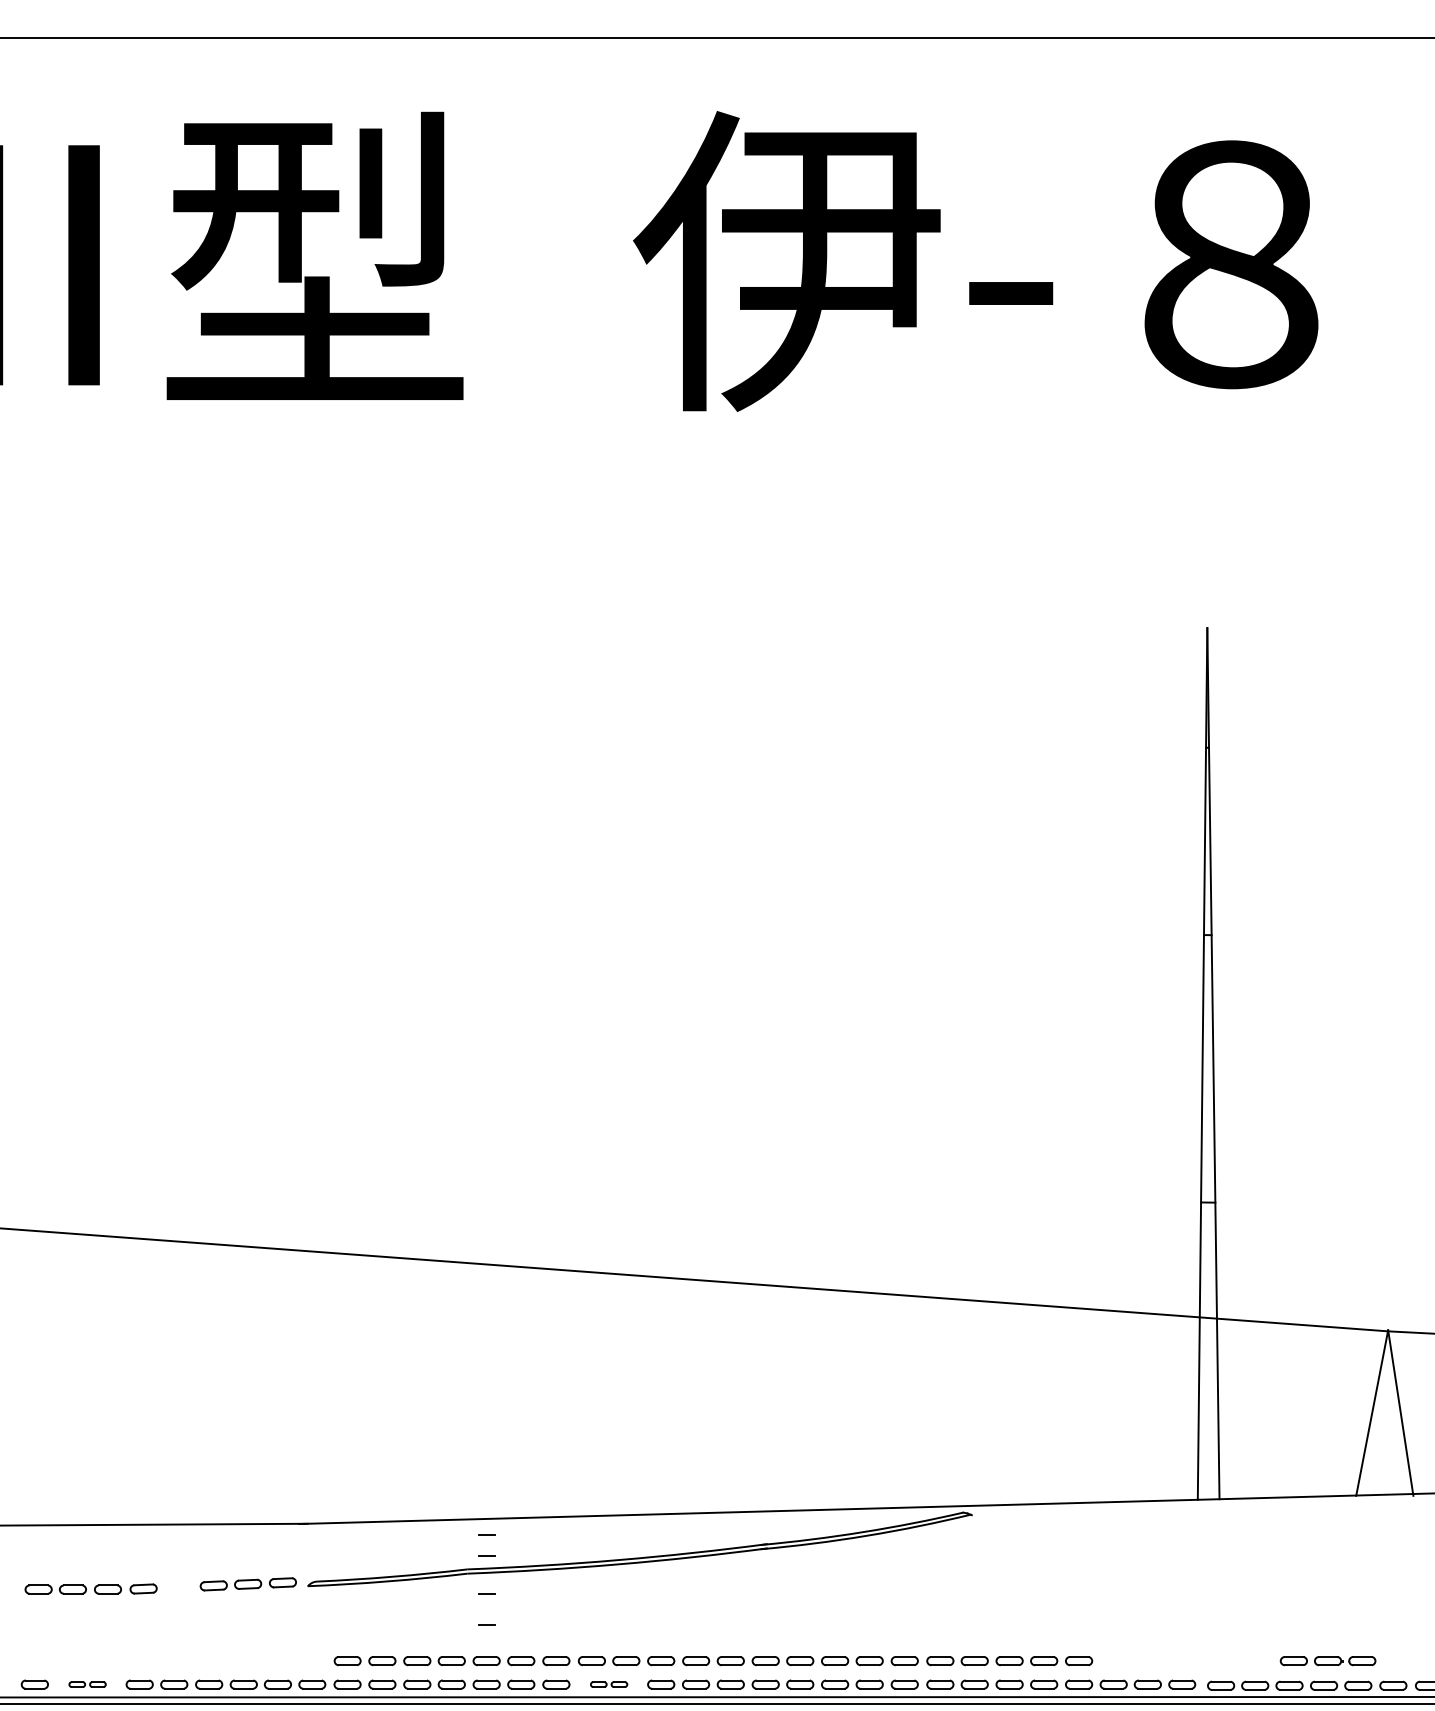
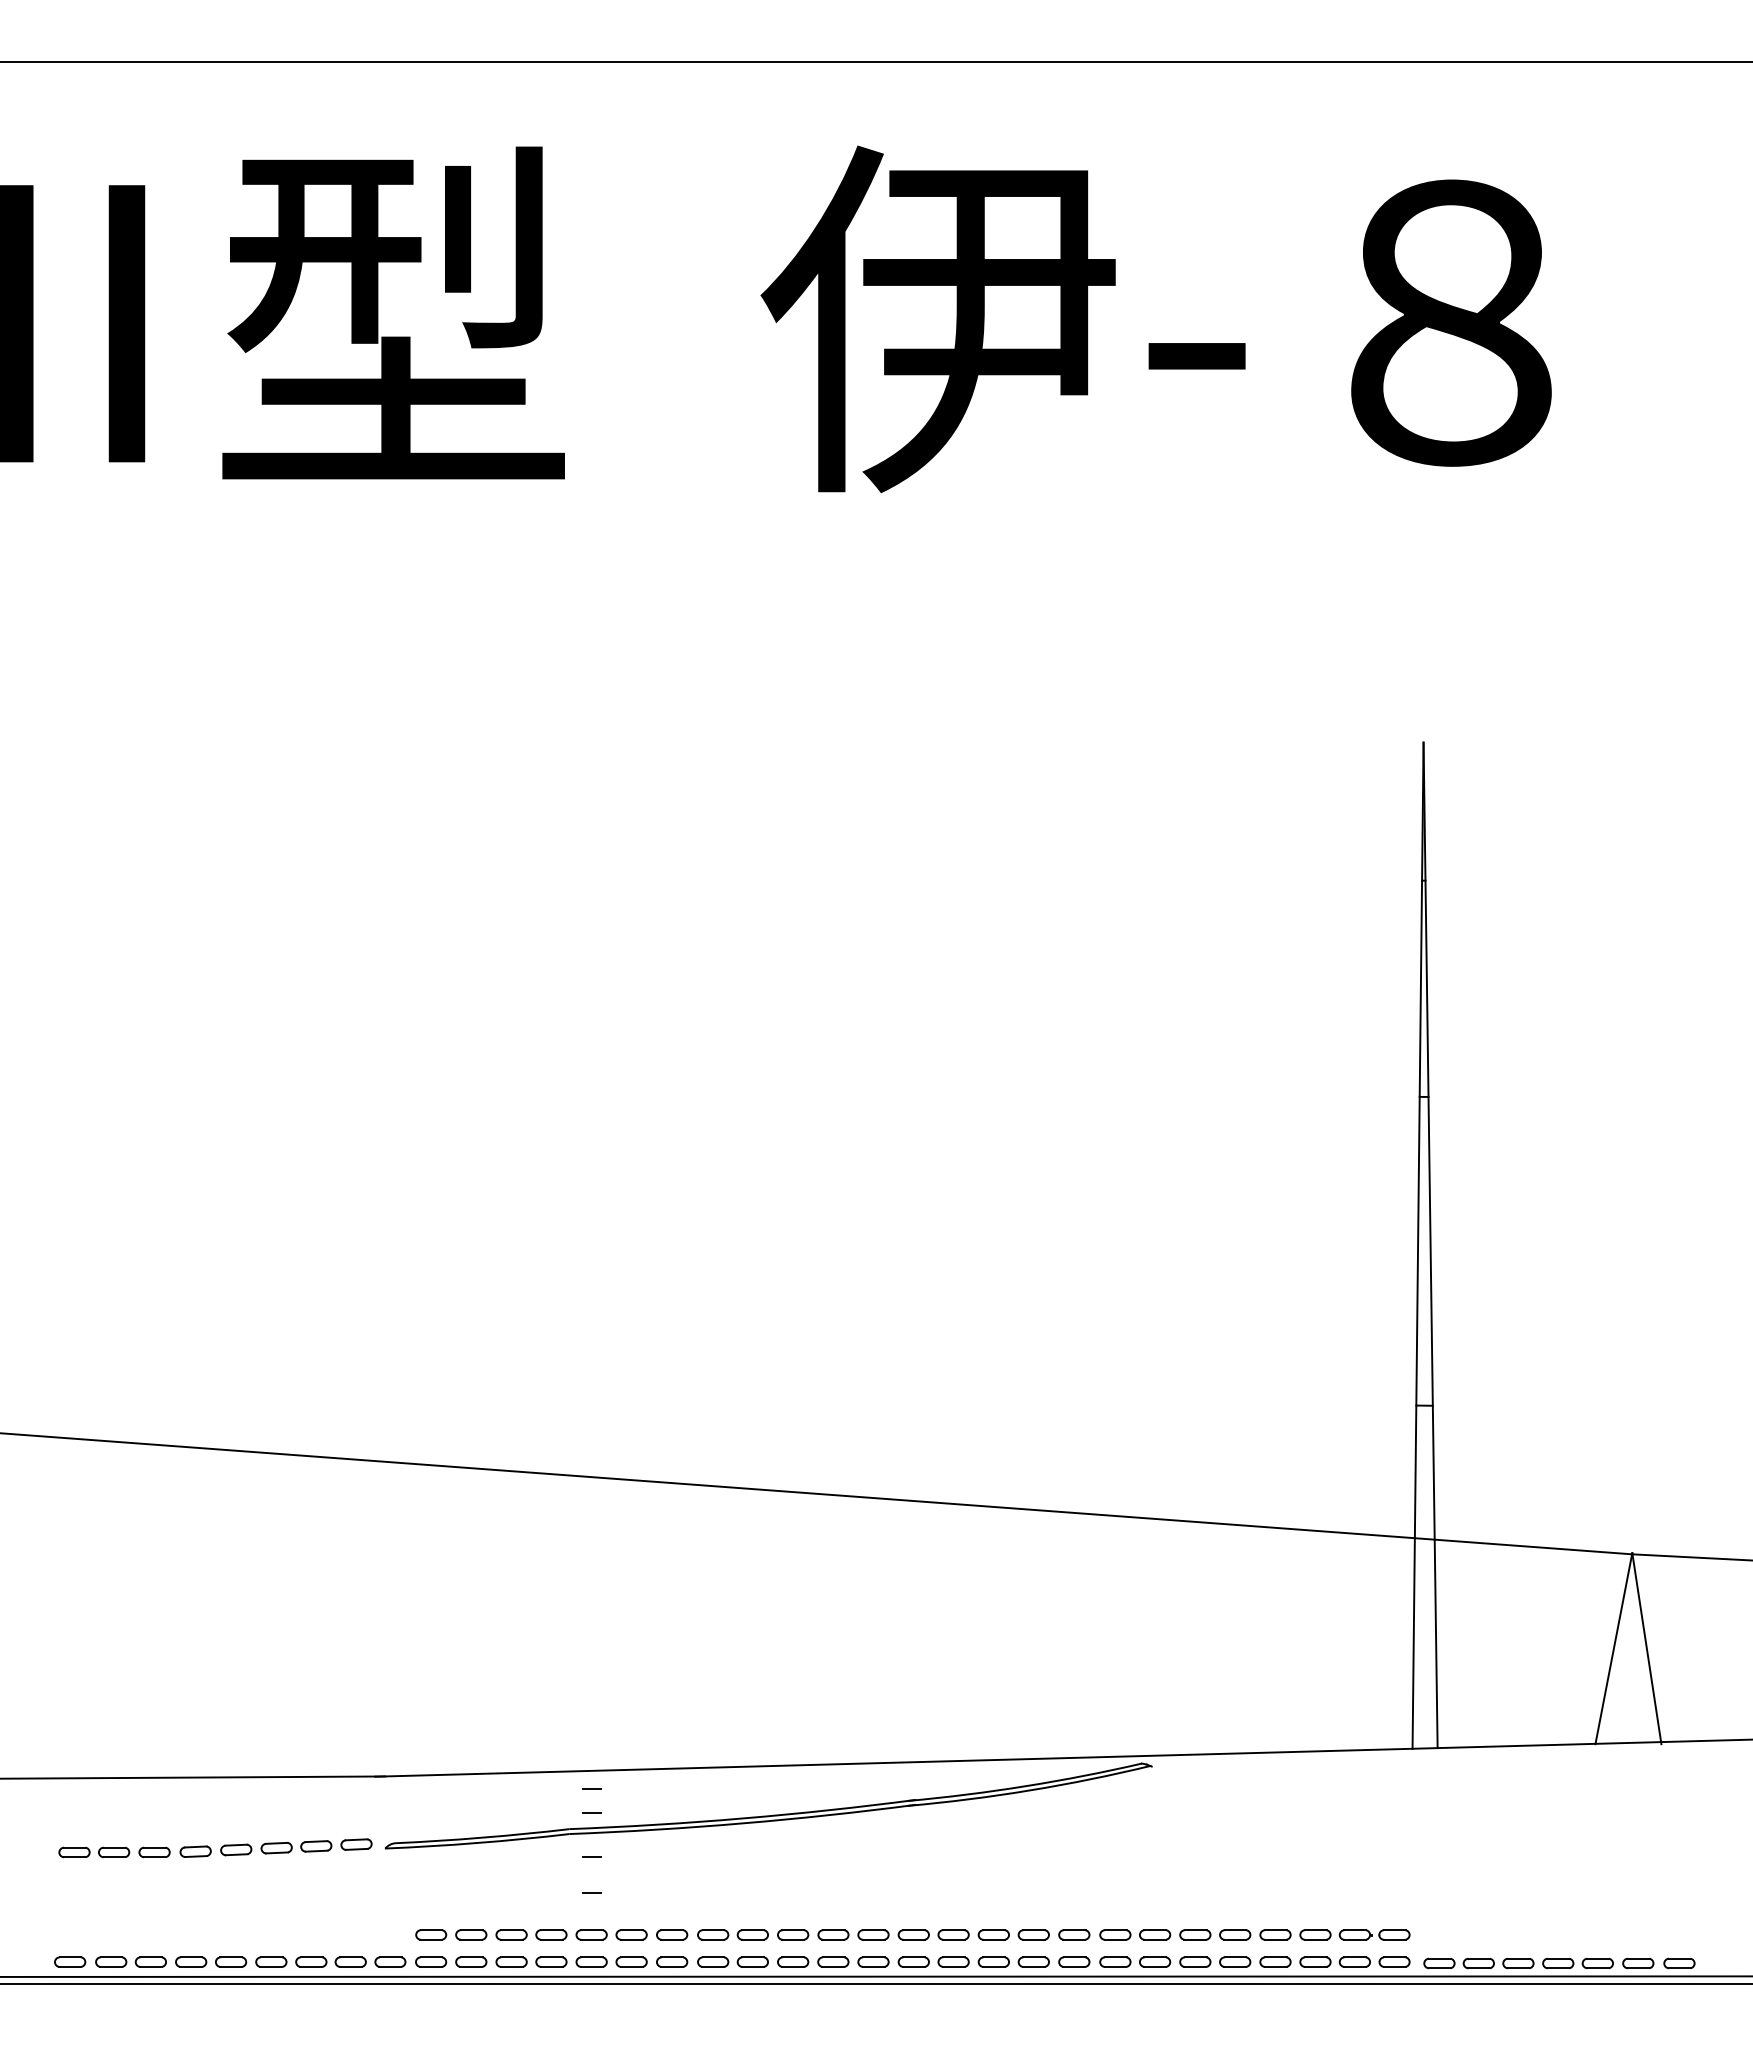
part: (178, 1587) -> (236, 1849), added
part: (1327, 1660) -> (1354, 1934), moved
part: (87, 1684) -> (130, 1961), size x1.67
part: (608, 1684) -> (732, 1961), size x1.67

